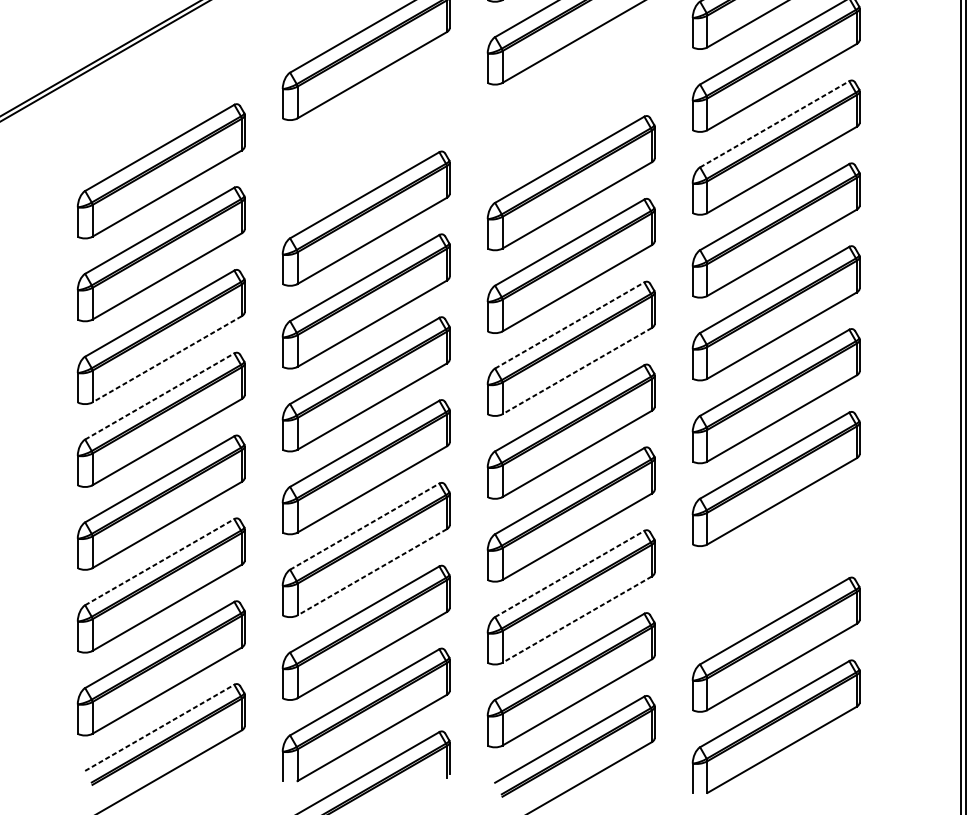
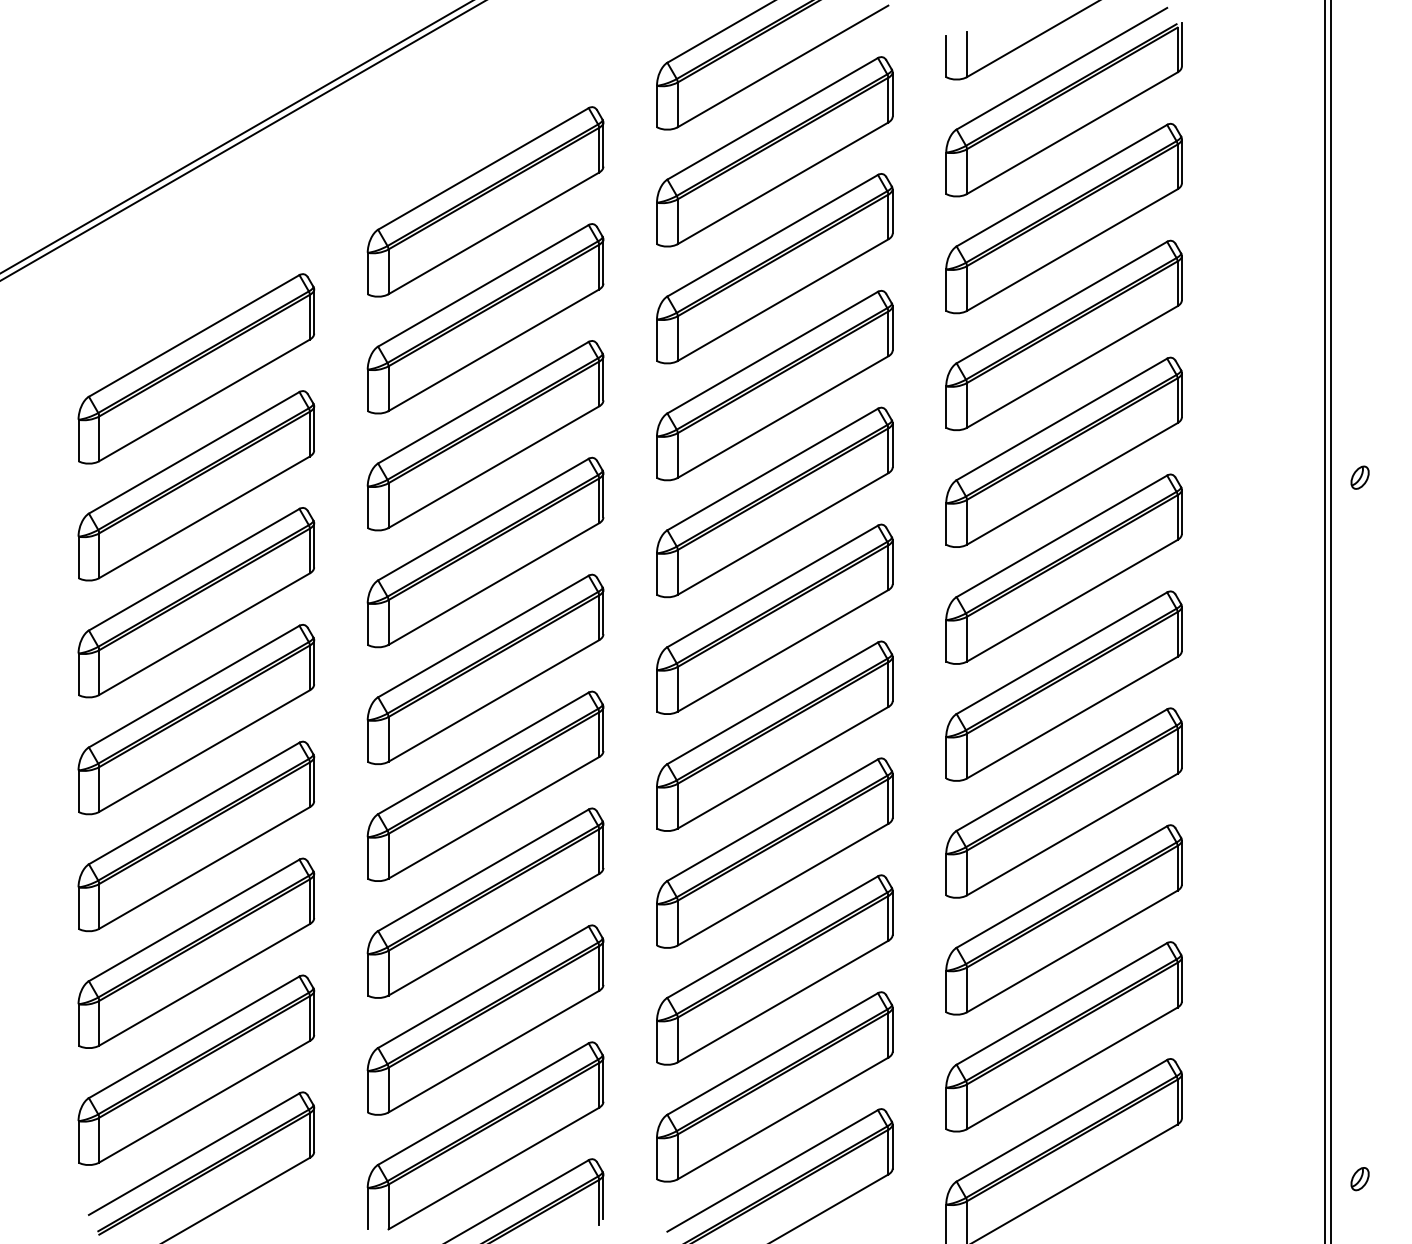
part: (571, 100) -> (774, 268), added
line: (774, 124) -> (1061, 302), dashed -> solid
part: (366, 135) -> (485, 318), added
line: (569, 325) -> (772, 586), dashed -> solid
line: (167, 359) -> (204, 634), dashed -> solid
line: (577, 370) -> (783, 650), dashed -> solid
line: (159, 396) -> (194, 686), dashed -> solid
line: (364, 526) -> (483, 870), dashed -> solid
part: (775, 561) -> (1063, 919), added
line: (159, 562) -> (194, 920), dashed -> solid
line: (371, 572) -> (493, 934), dashed -> solid
line: (569, 574) -> (772, 937), dashed -> solid
line: (577, 619) -> (783, 1001), dashed -> solid
line: (159, 728) -> (194, 1154), dashed -> solid

